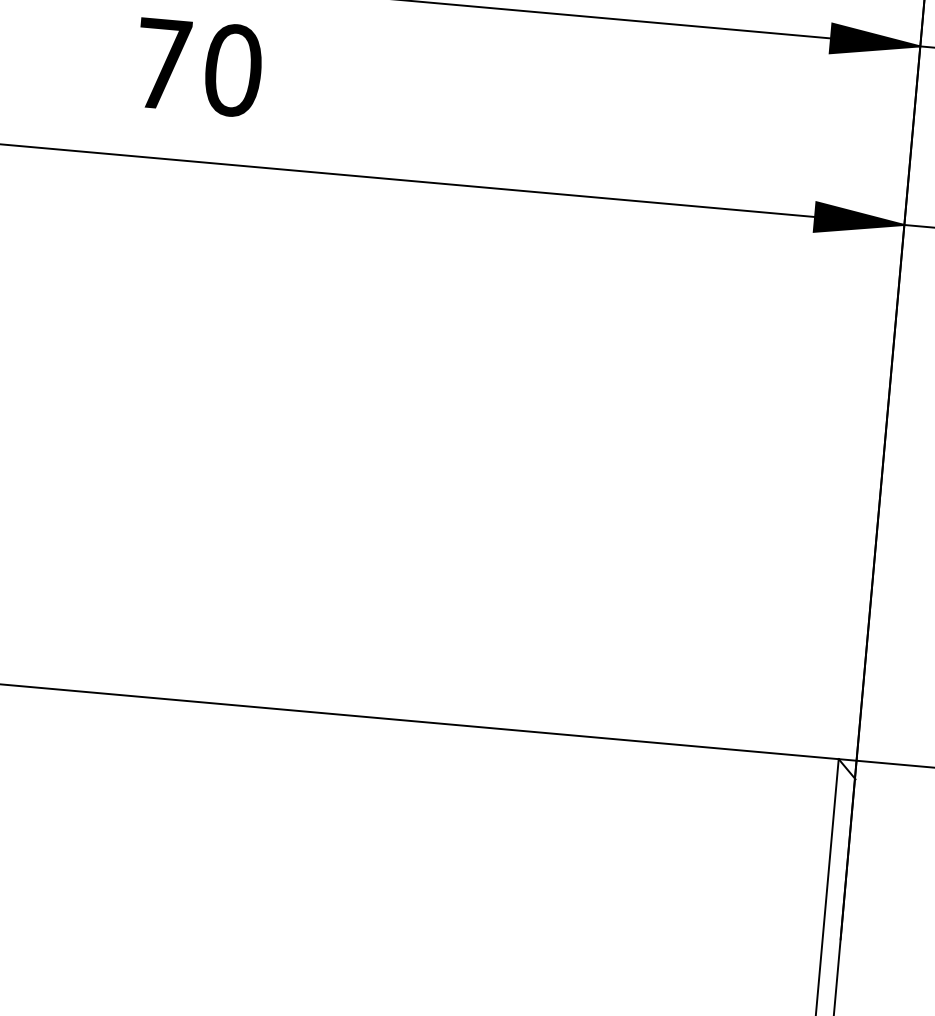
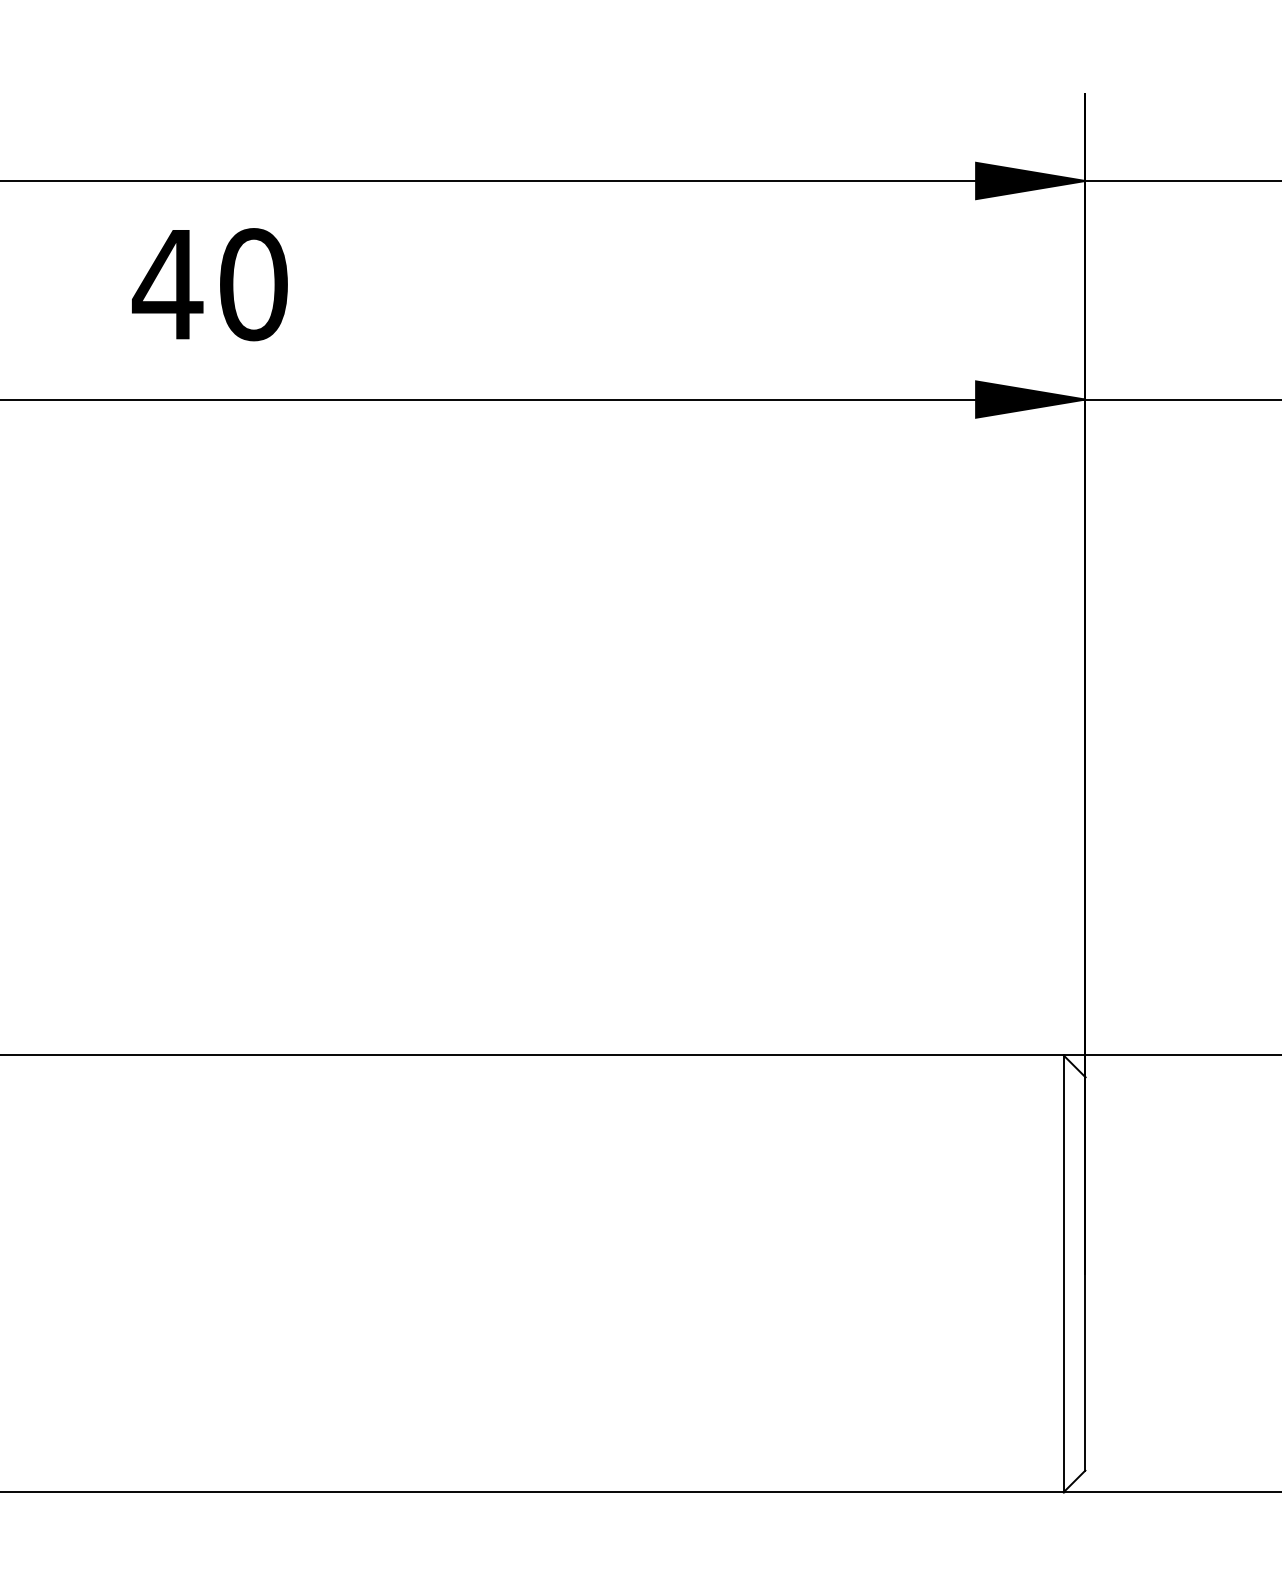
text: (162, 64) -> (167, 284), 70 -> 40

